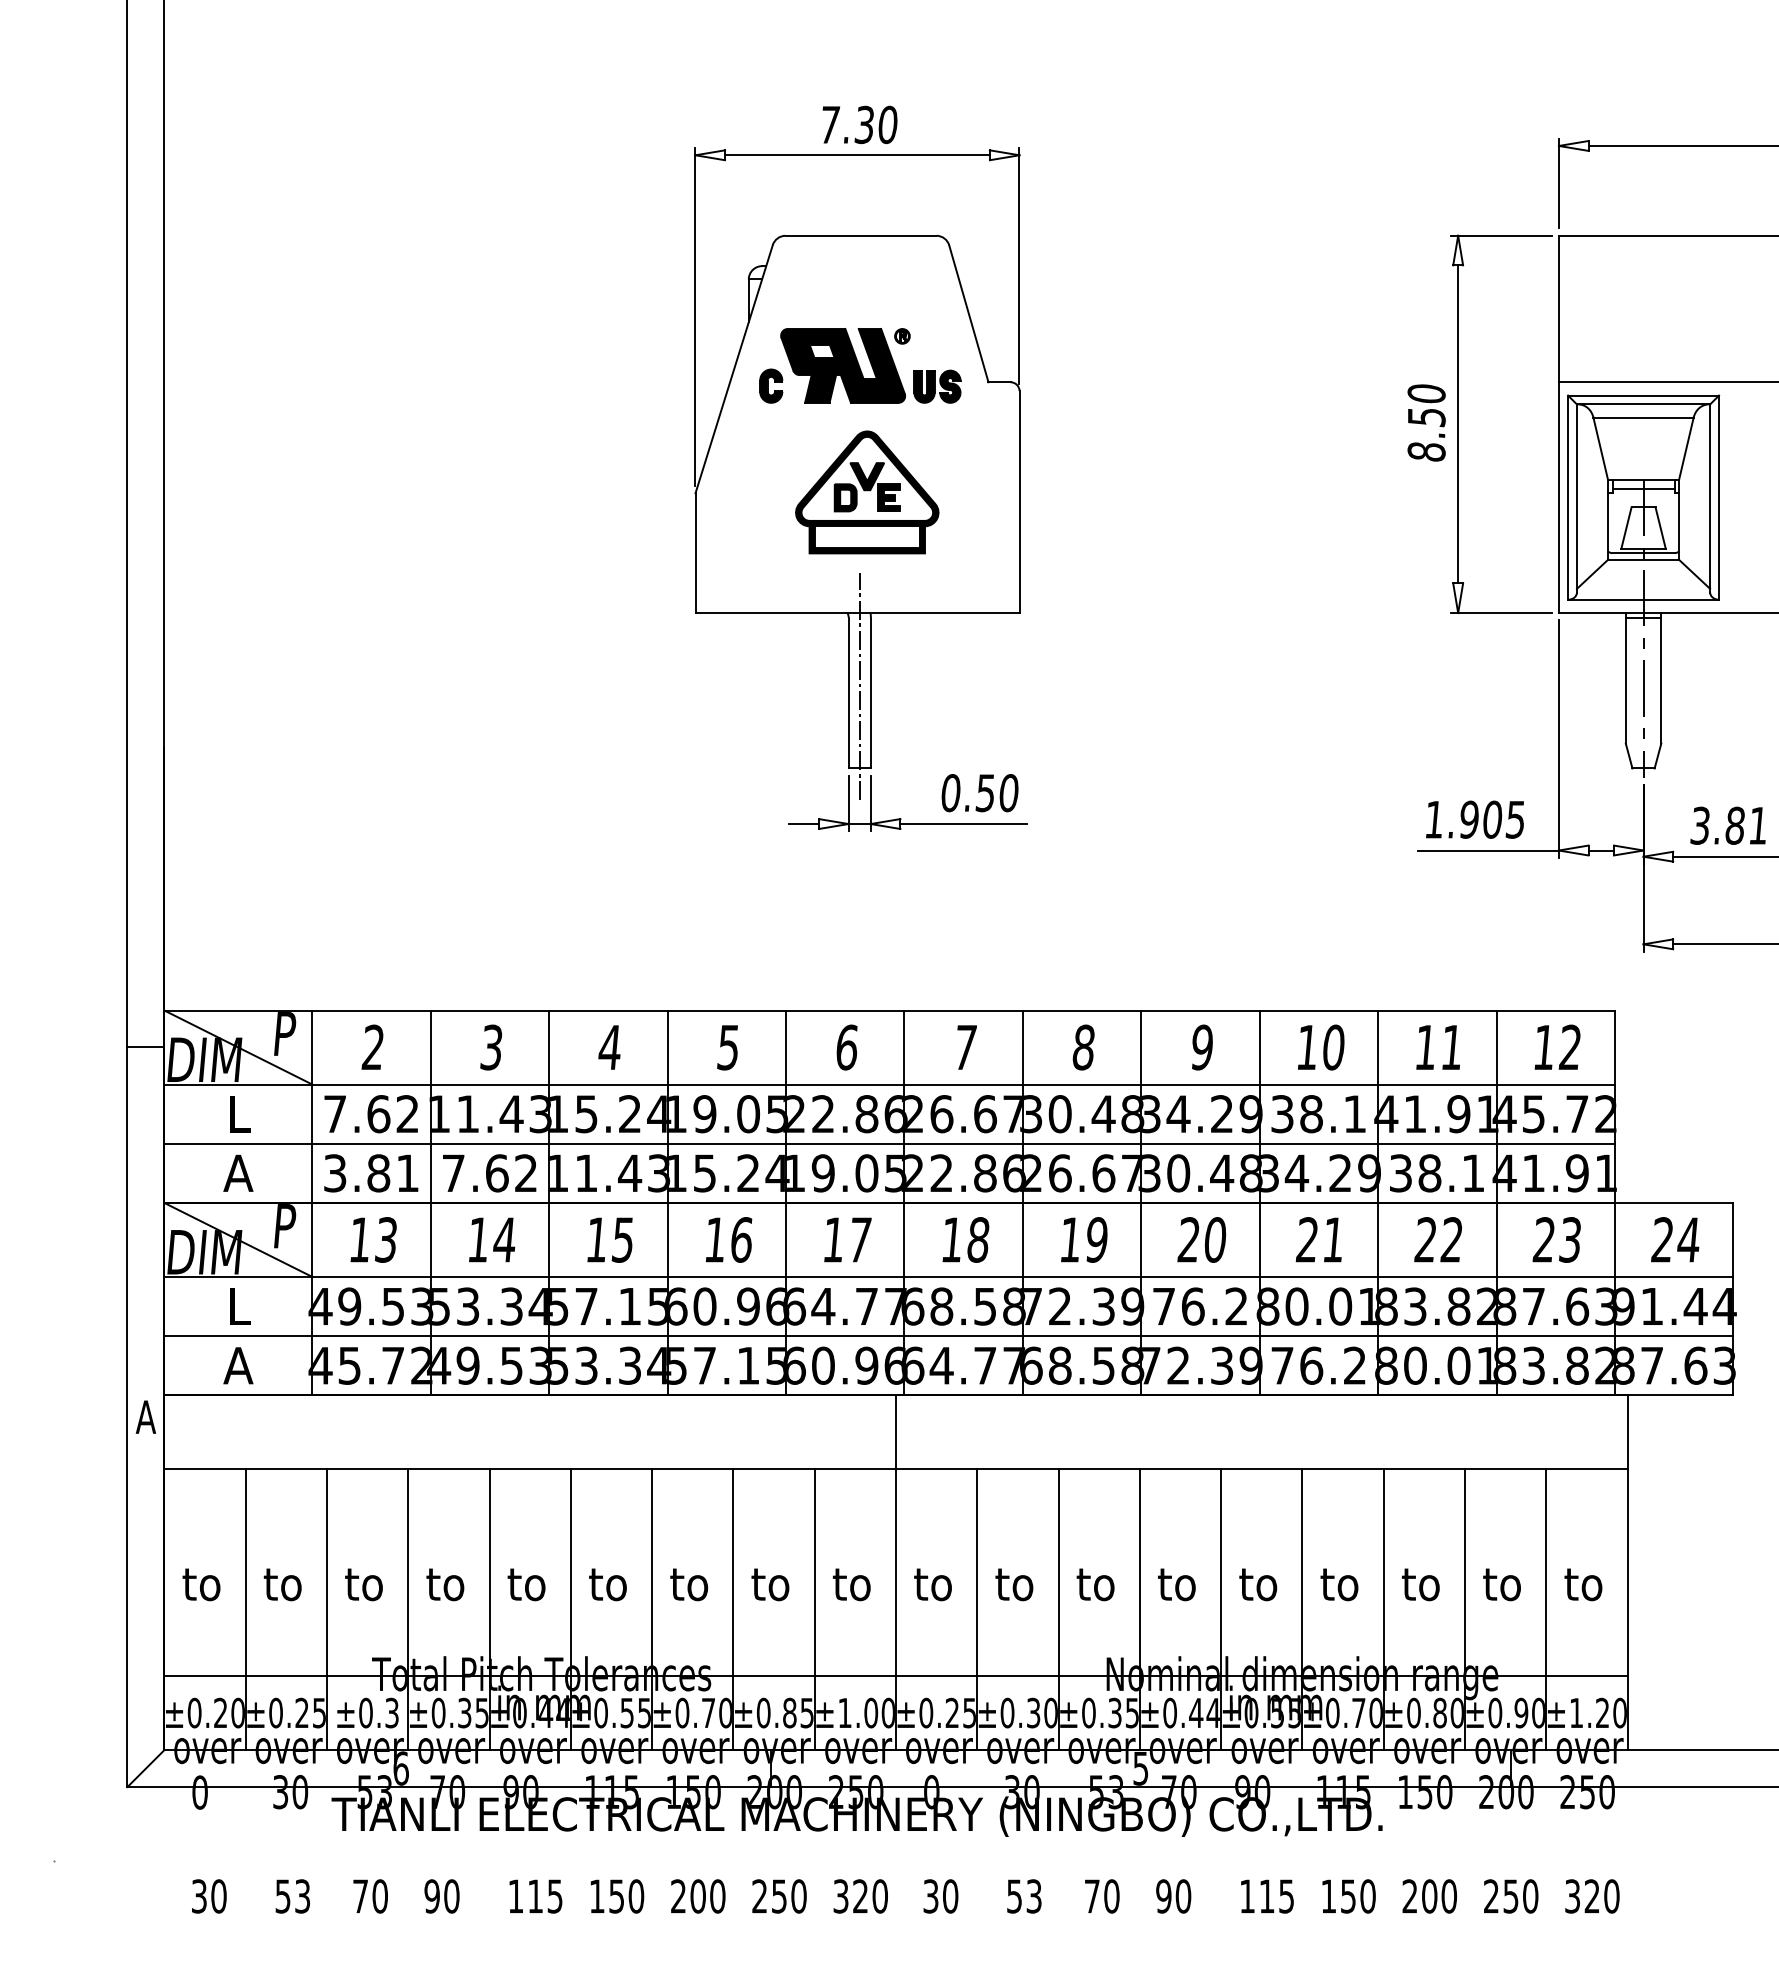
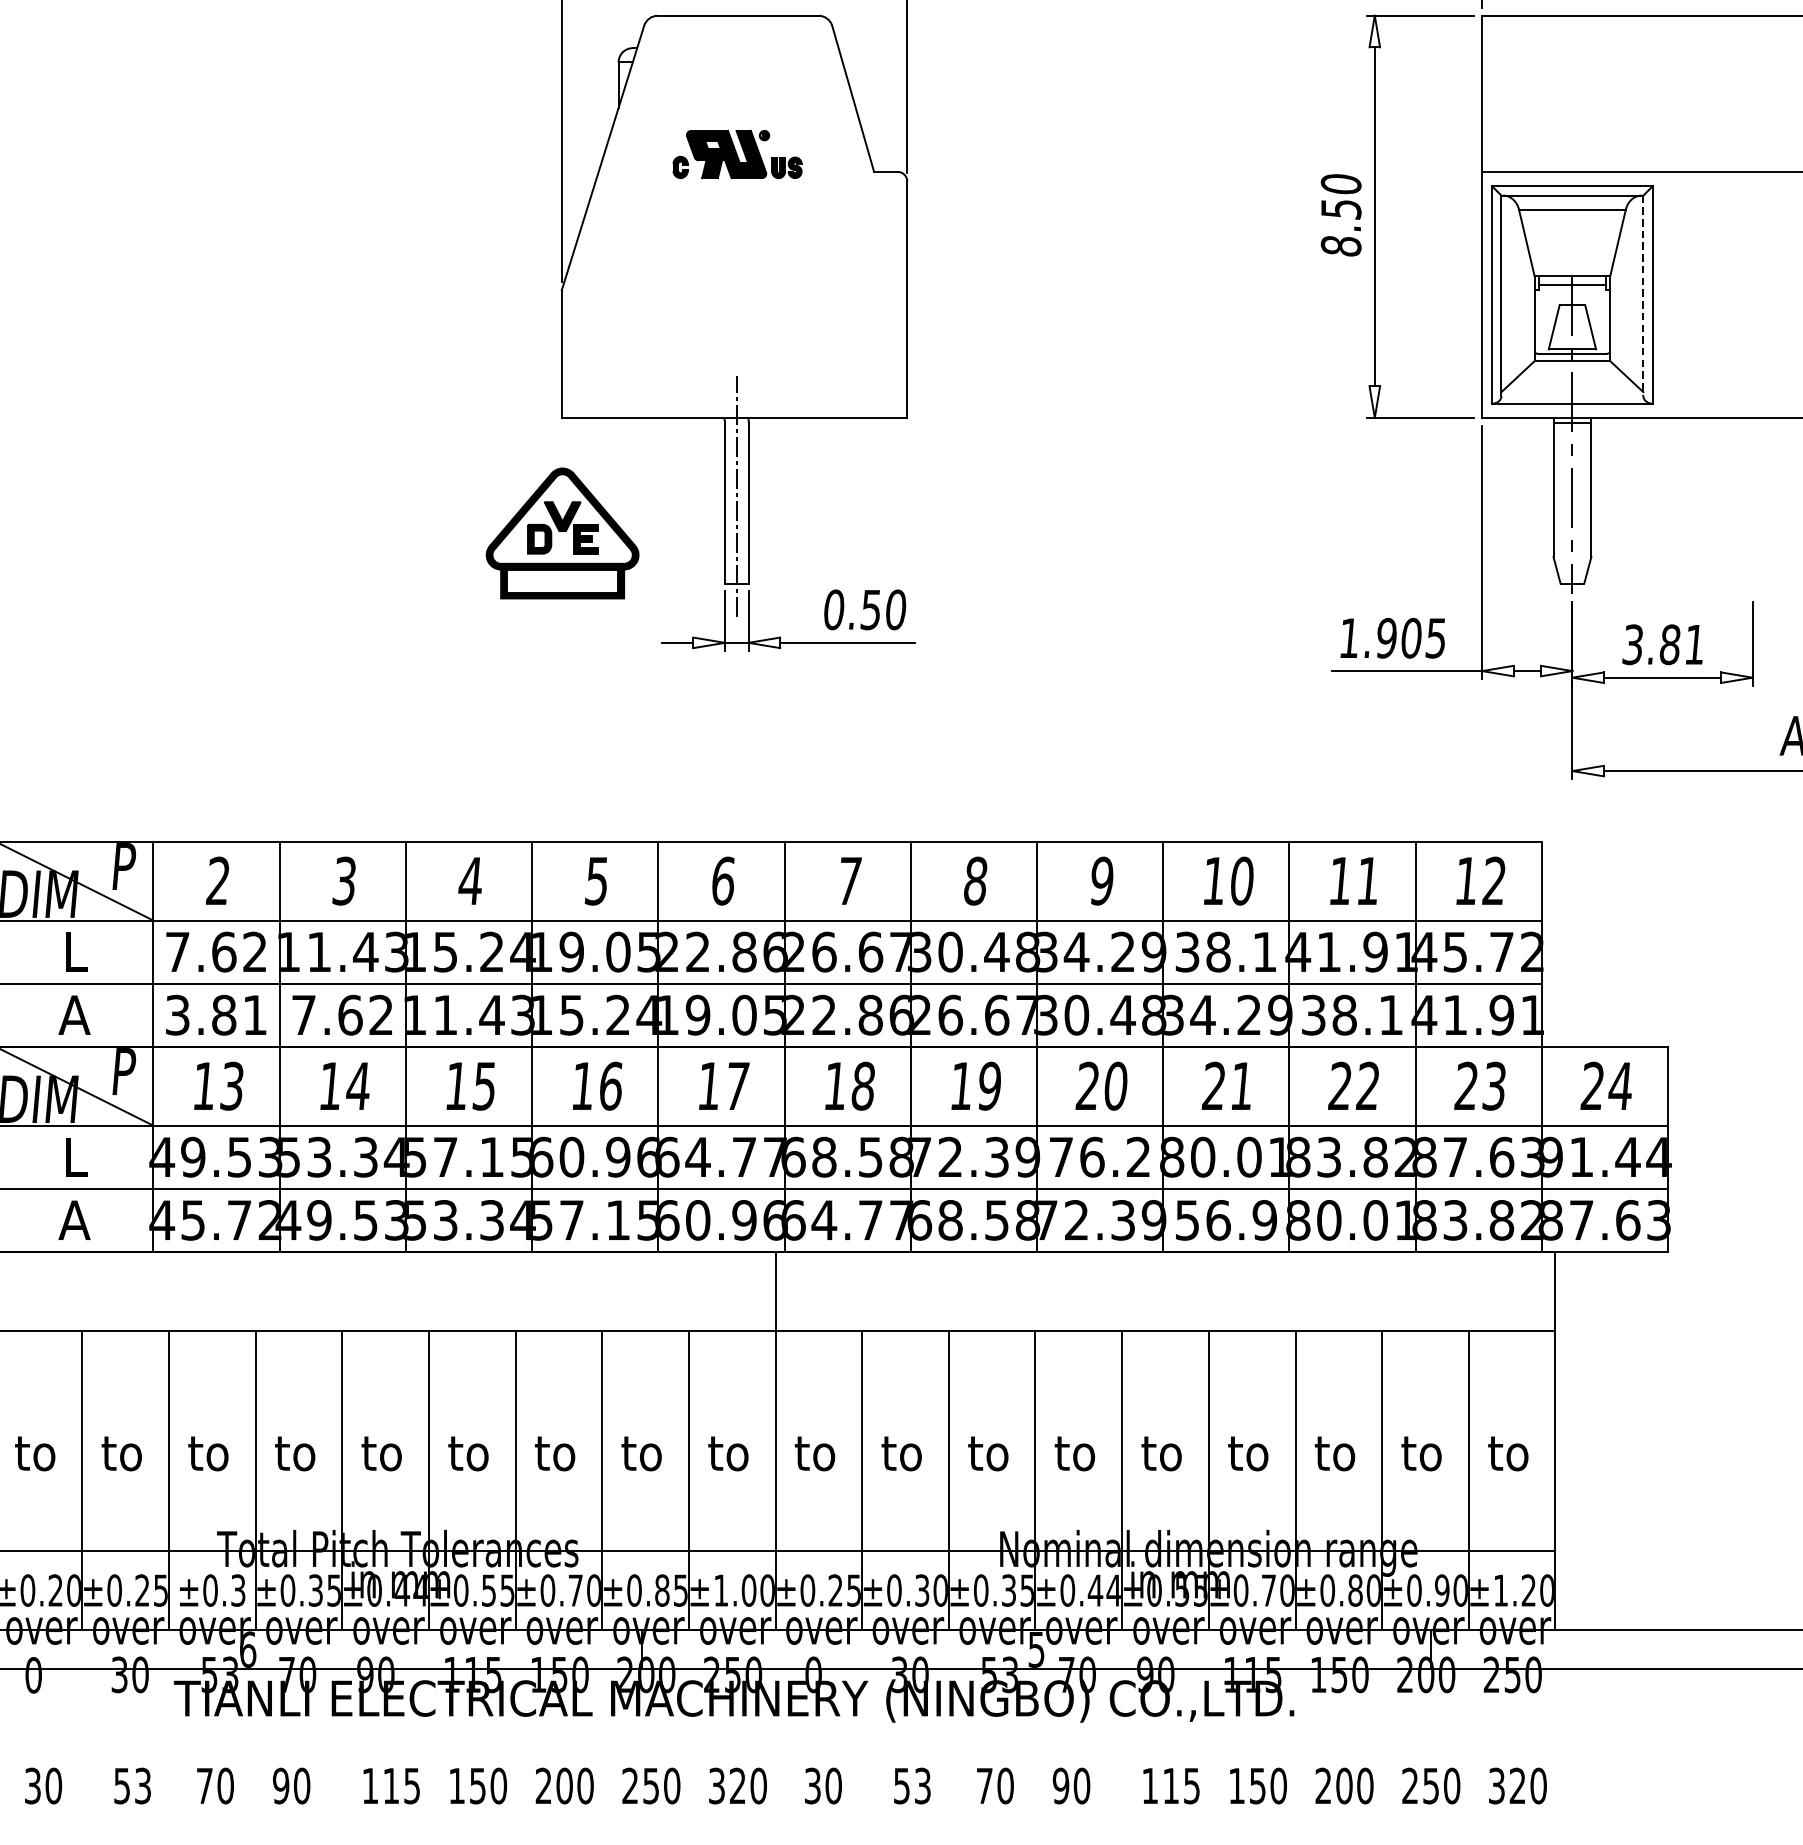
part: (860, 365) -> (737, 154), size x0.6
part: (867, 492) -> (562, 533), moved
line: (1710, 498) -> (1643, 295), solid -> dashed
text: (1318, 1365) -> (1225, 1220), 76.2 -> 56.9

